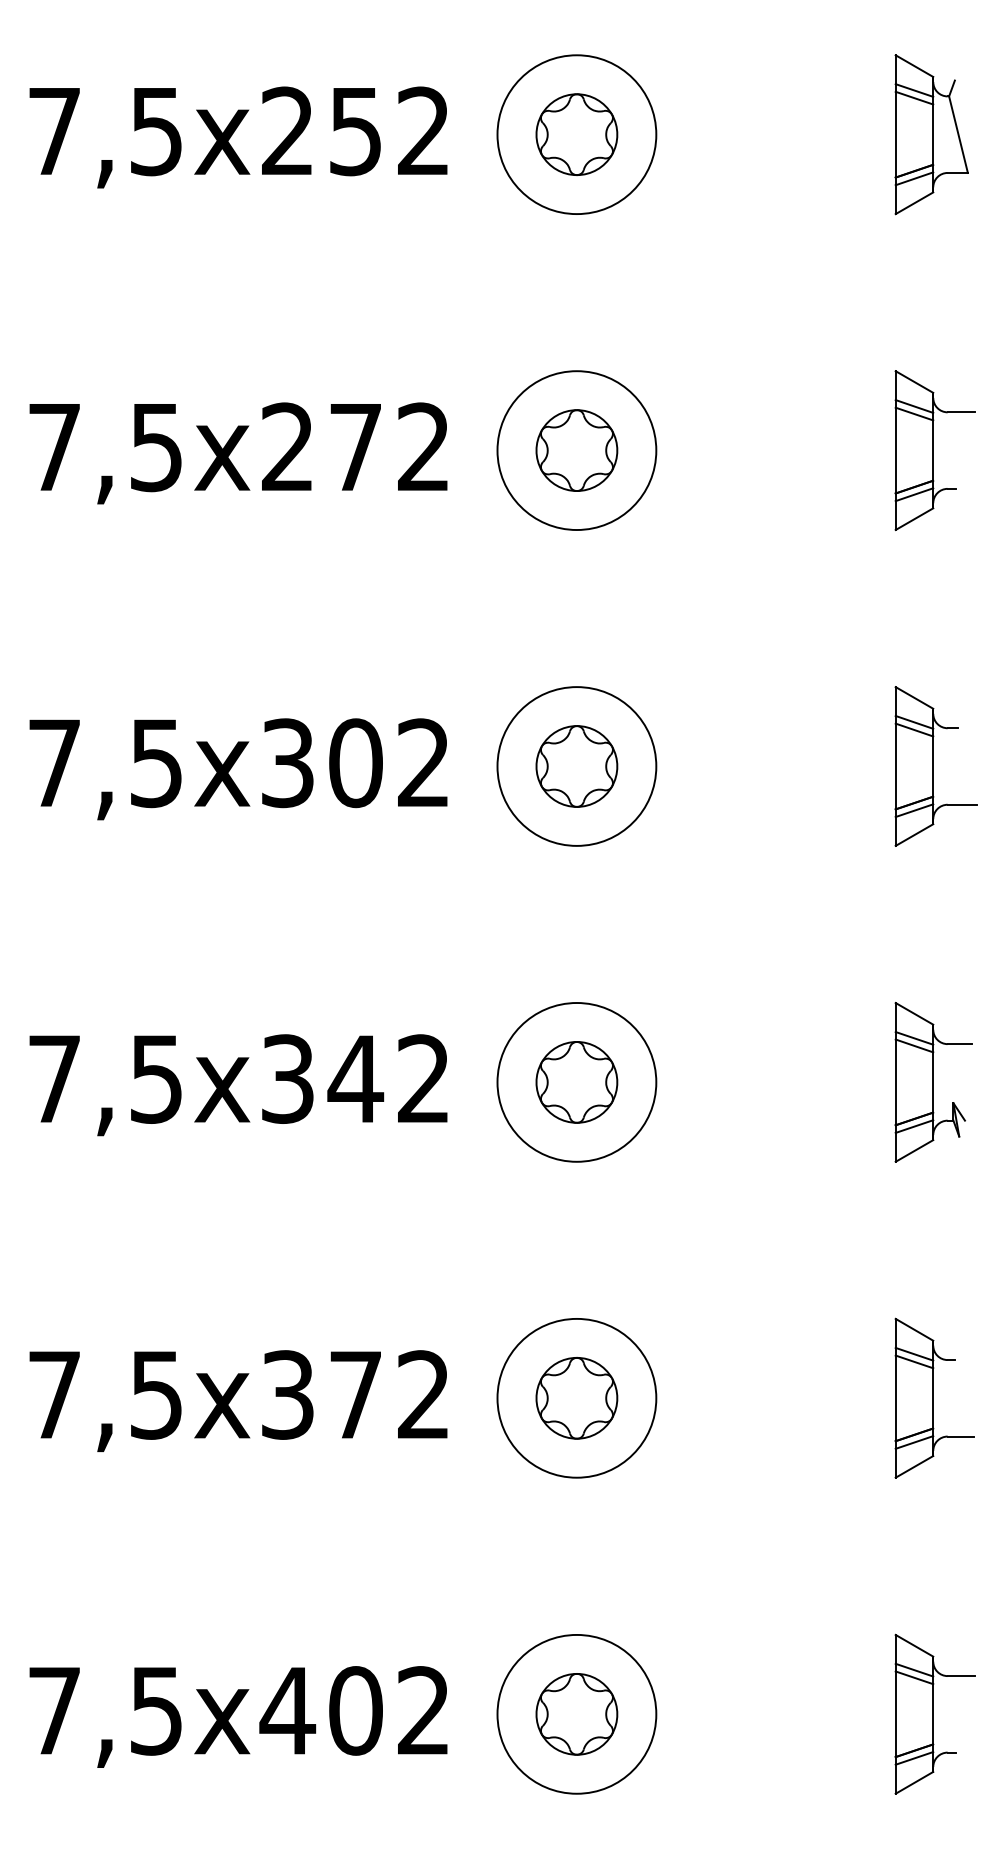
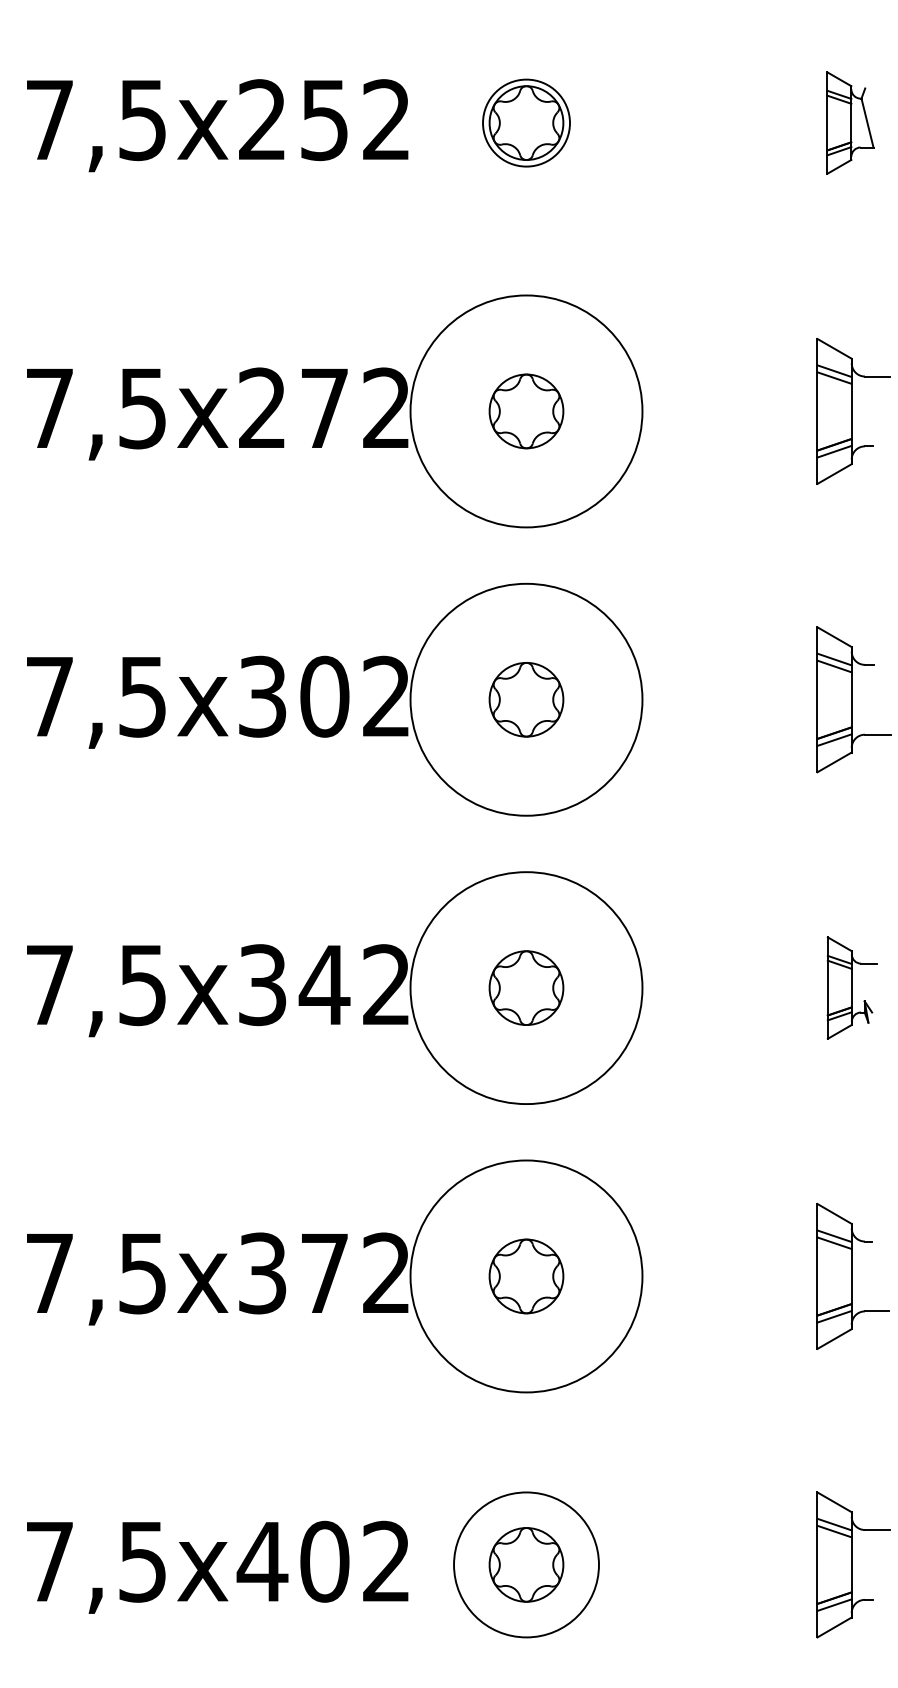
circle: (576, 134) -> (526, 122), size x0.6
part: (931, 134) -> (850, 122), size x0.7
circle: (576, 449) -> (526, 410), size x1.6
circle: (576, 766) -> (526, 699), size x1.6
circle: (576, 1081) -> (526, 987), size x1.6
part: (932, 1081) -> (851, 987), size x0.7
circle: (576, 1397) -> (526, 1275), size x1.6

